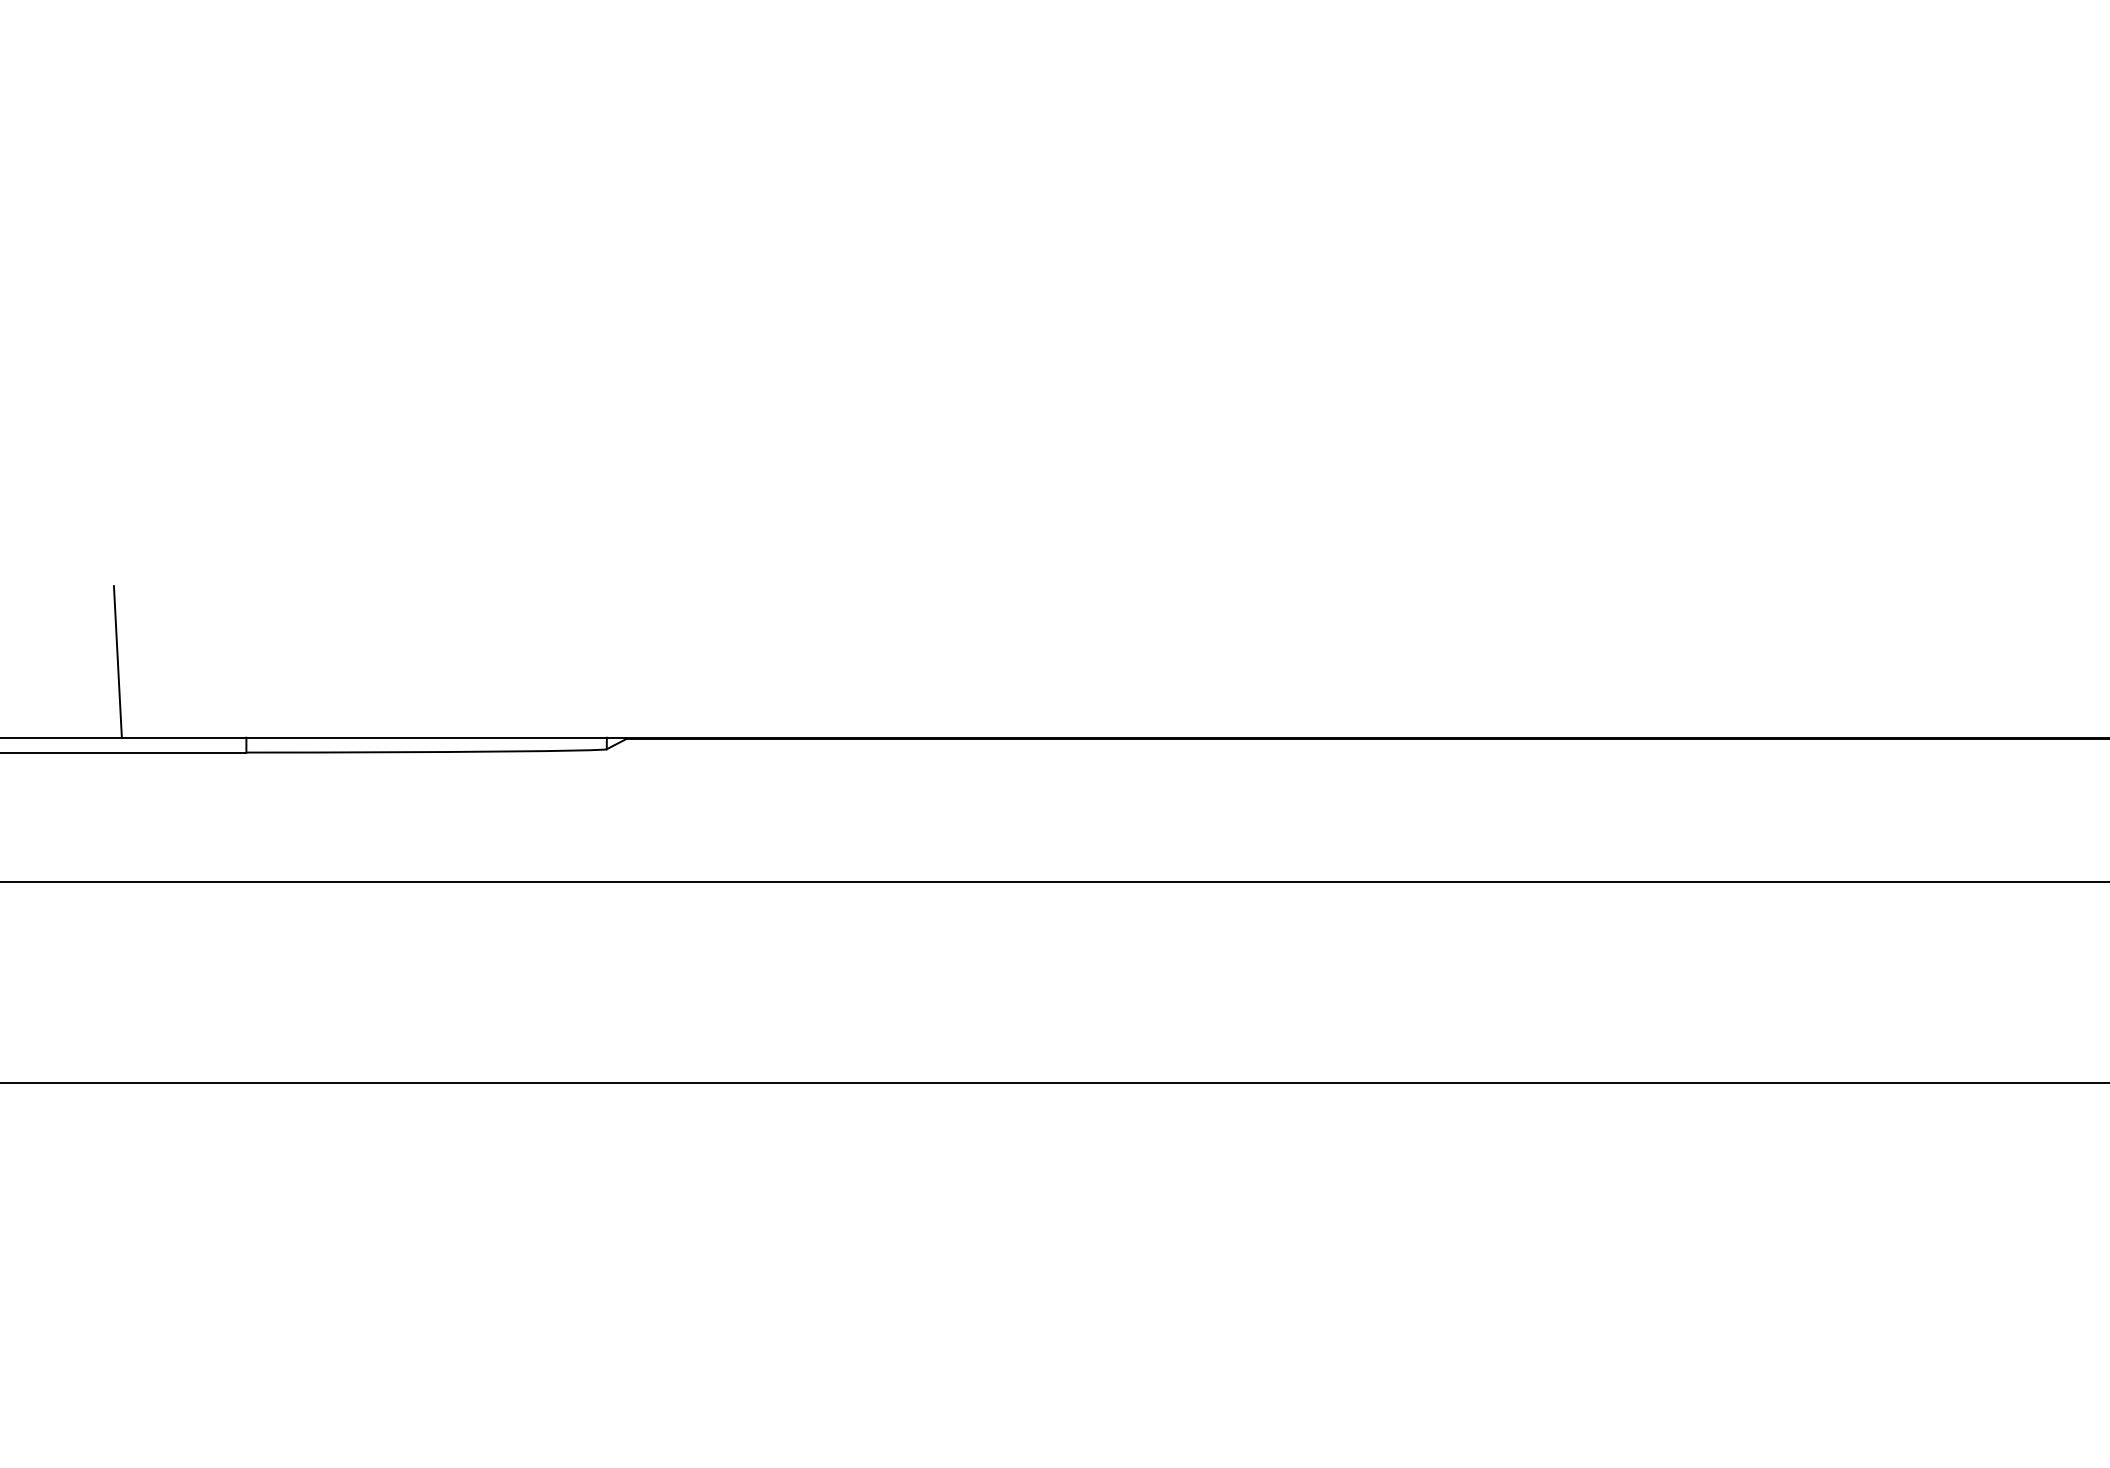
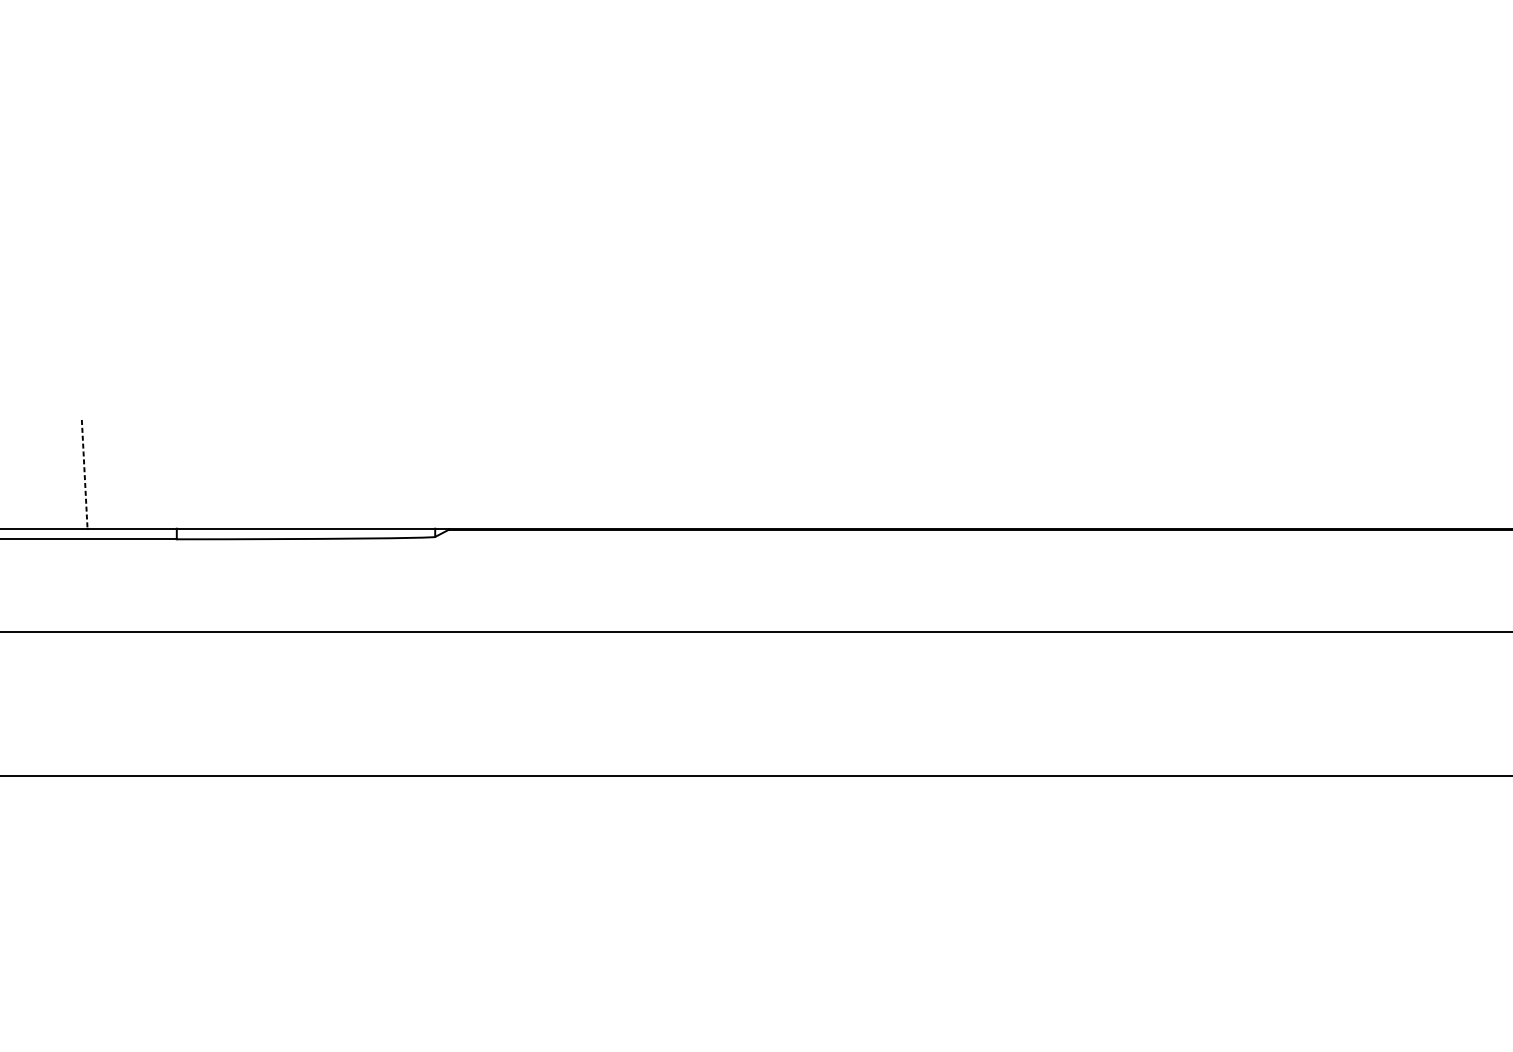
line: (117, 661) -> (84, 474), solid -> dashed

